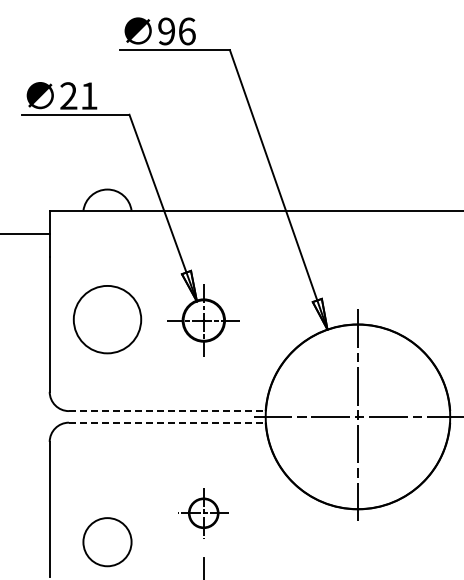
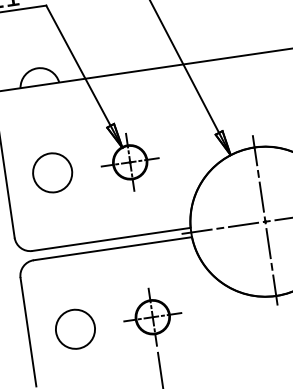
circle: (107, 319) -> (52, 172), size x0.71
line: (167, 411) -> (111, 239), dashed -> solid
line: (167, 422) -> (112, 248), dashed -> solid
part: (203, 513) -> (152, 317), size x1.43
circle: (107, 542) -> (75, 329), moved

